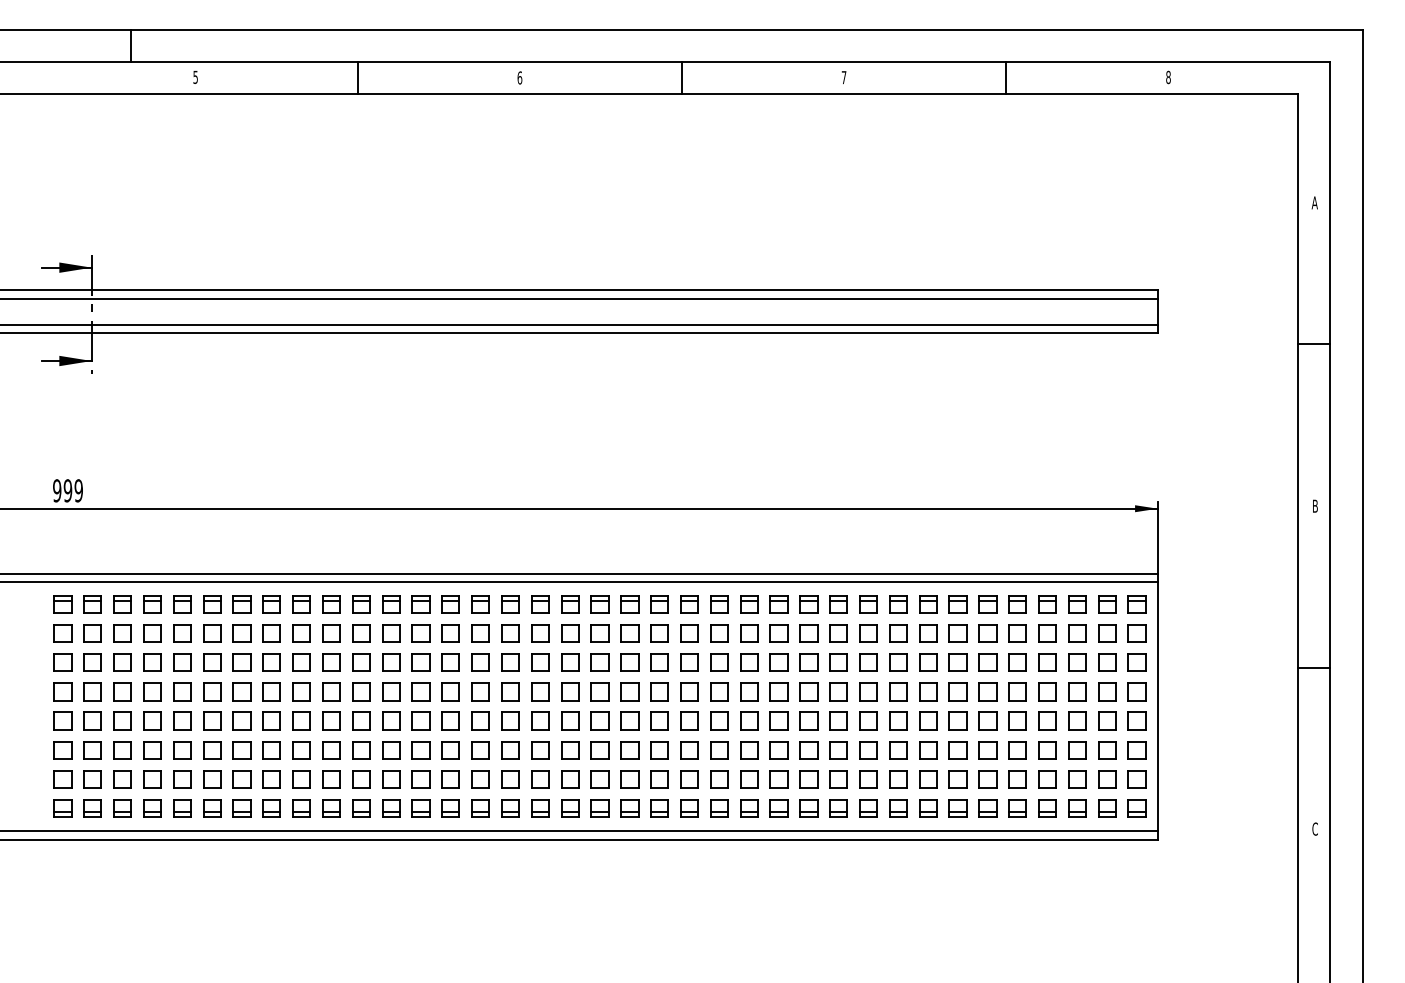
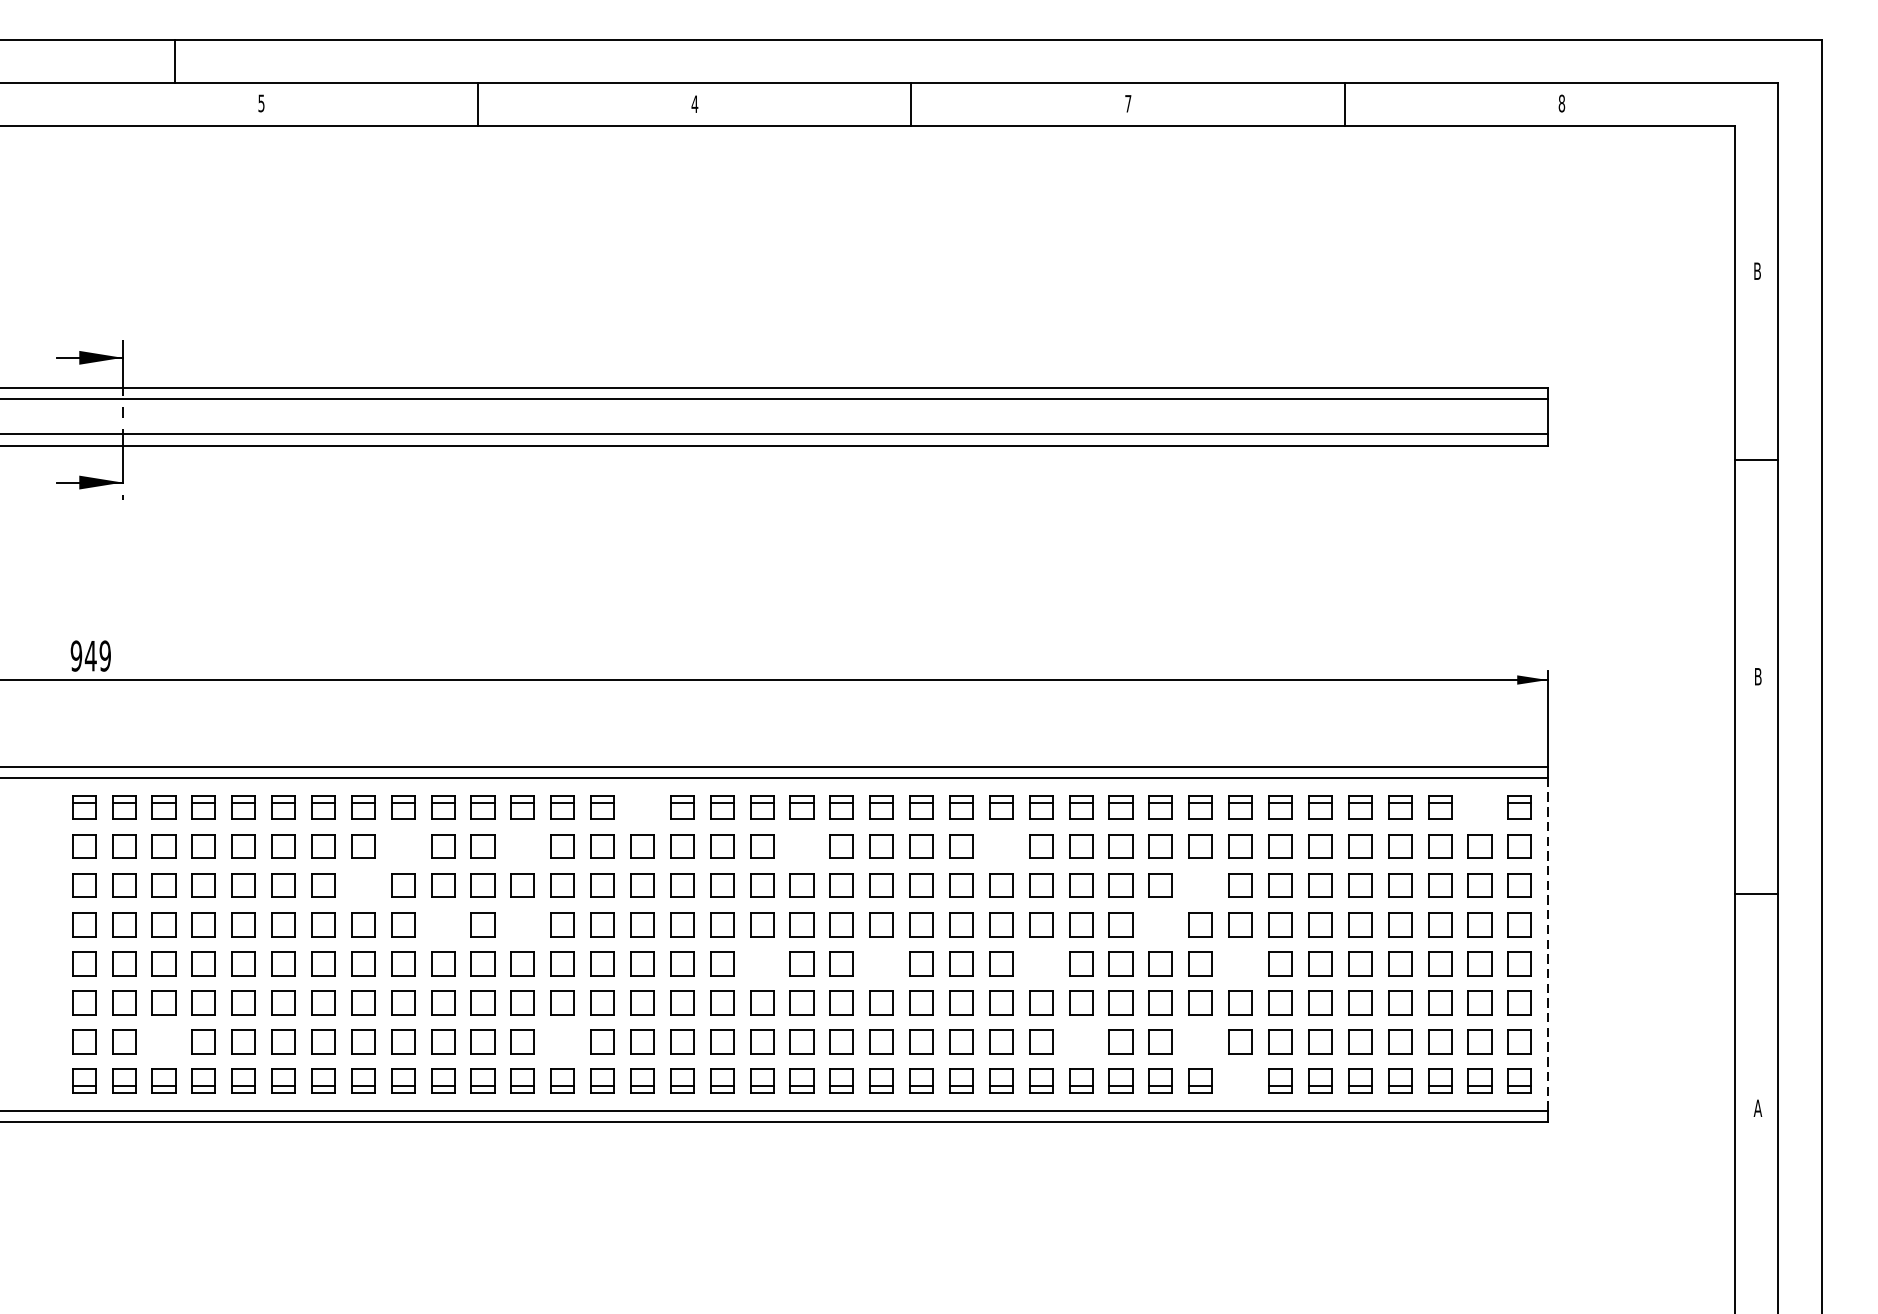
text: (519, 77) -> (694, 103), 6 -> 4
text: (1314, 202) -> (1757, 270), A -> B
text: (67, 490) -> (90, 655), 999 -> 949
part: (480, 604) -> (642, 808), removed
part: (1107, 604) -> (1480, 808), removed
part: (301, 633) -> (402, 846), removed
part: (391, 633) -> (523, 846), removed
part: (599, 633) -> (801, 846), removed
part: (749, 633) -> (1001, 846), removed
part: (271, 662) -> (362, 885), removed
part: (898, 662) -> (1200, 885), removed
part: (331, 691) -> (443, 924), removed
part: (391, 691) -> (523, 924), removed
part: (868, 691) -> (1160, 924), removed
line: (1157, 706) -> (1547, 944), solid -> dashed
part: (570, 720) -> (762, 963), removed
part: (659, 720) -> (881, 963), removed
part: (778, 720) -> (1040, 963), removed
part: (928, 720) -> (1241, 963), removed
part: (122, 779) -> (163, 1041), removed
part: (420, 779) -> (562, 1041), removed
part: (808, 779) -> (1080, 1041), removed
part: (898, 779) -> (1200, 1041), removed
part: (928, 808) -> (1241, 1080), removed
text: (1315, 828) -> (1758, 1107), C -> A

